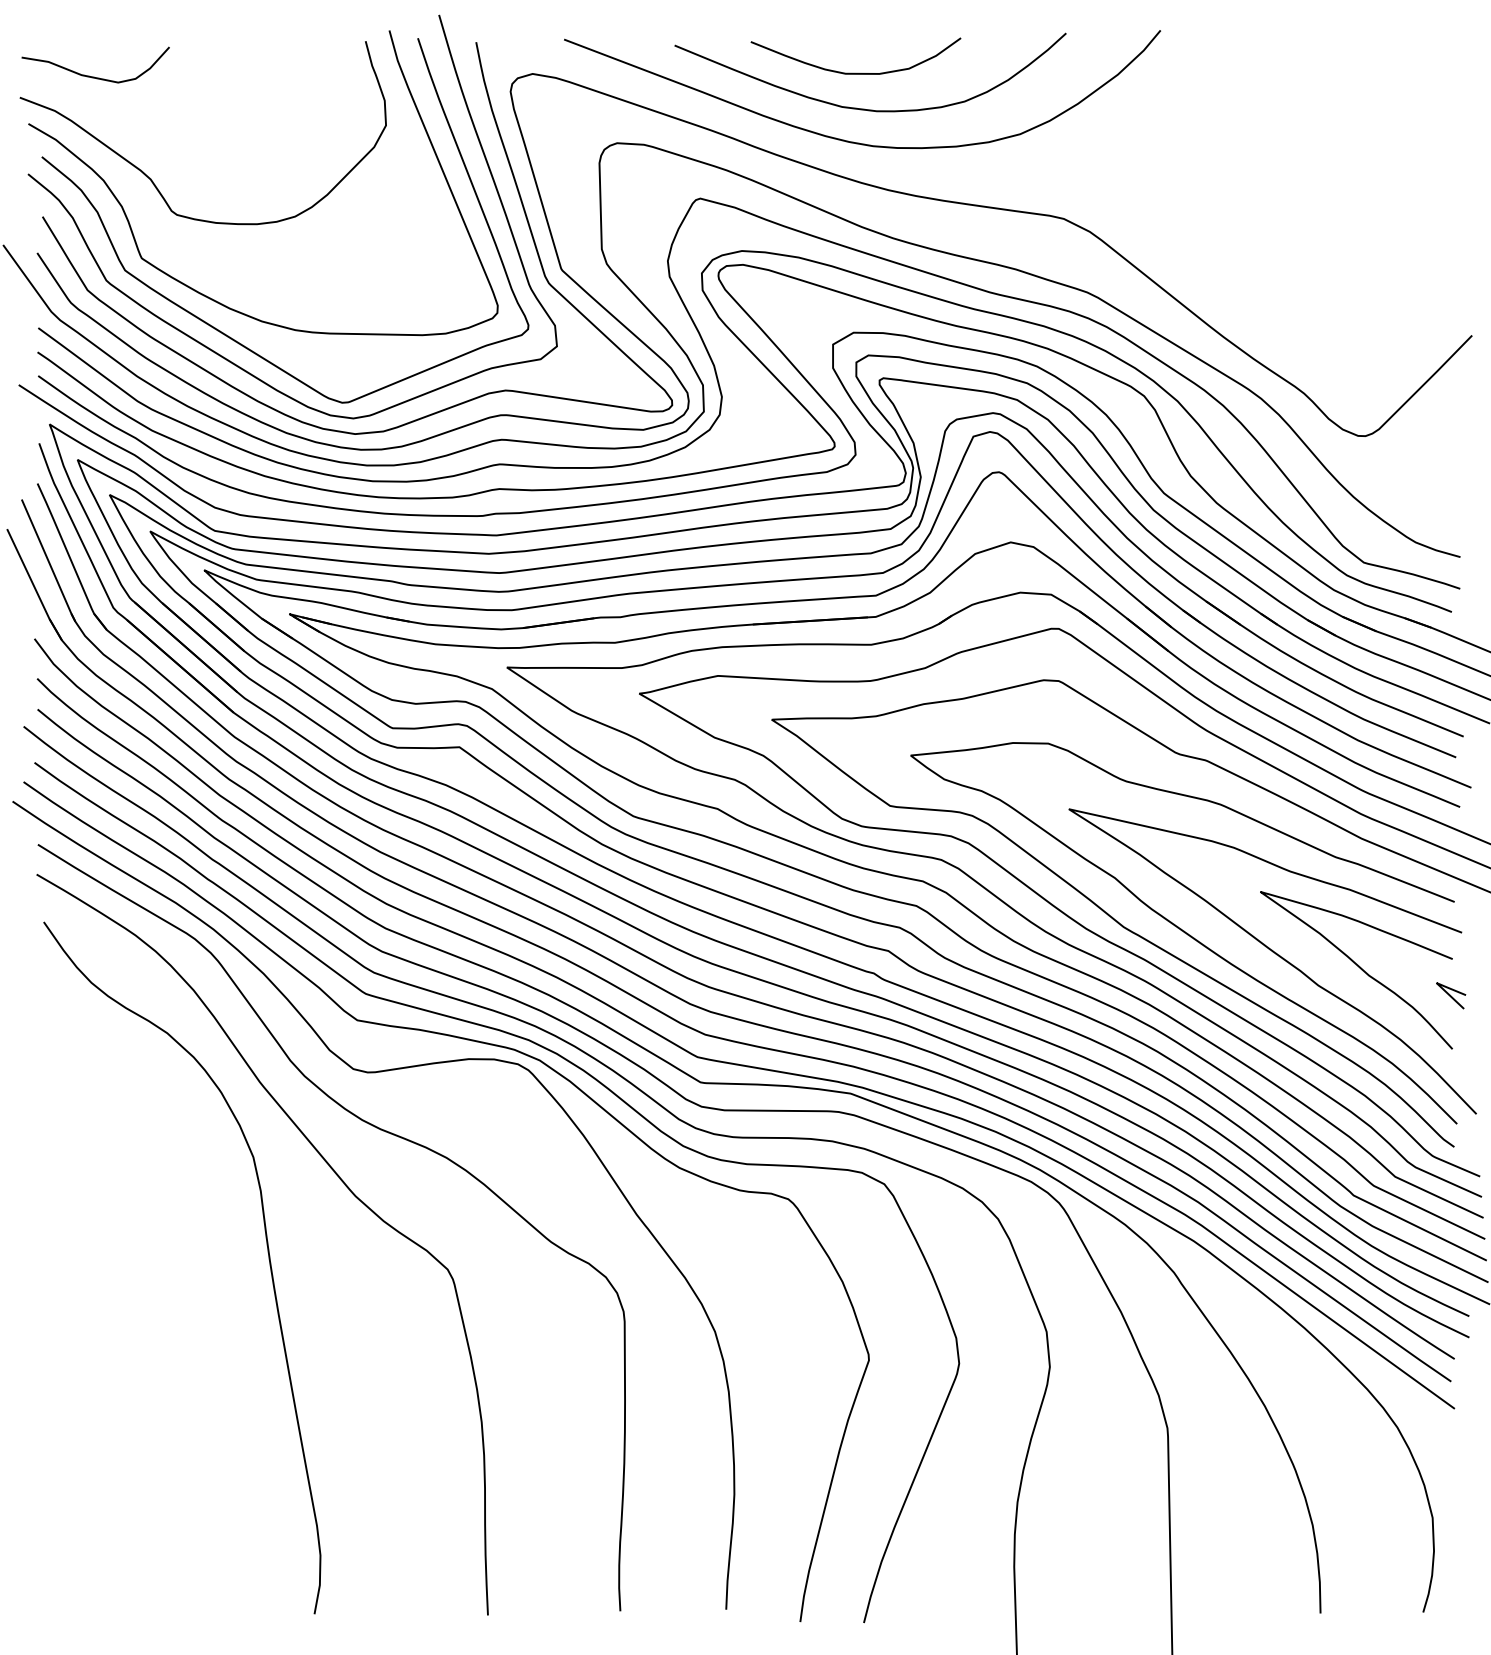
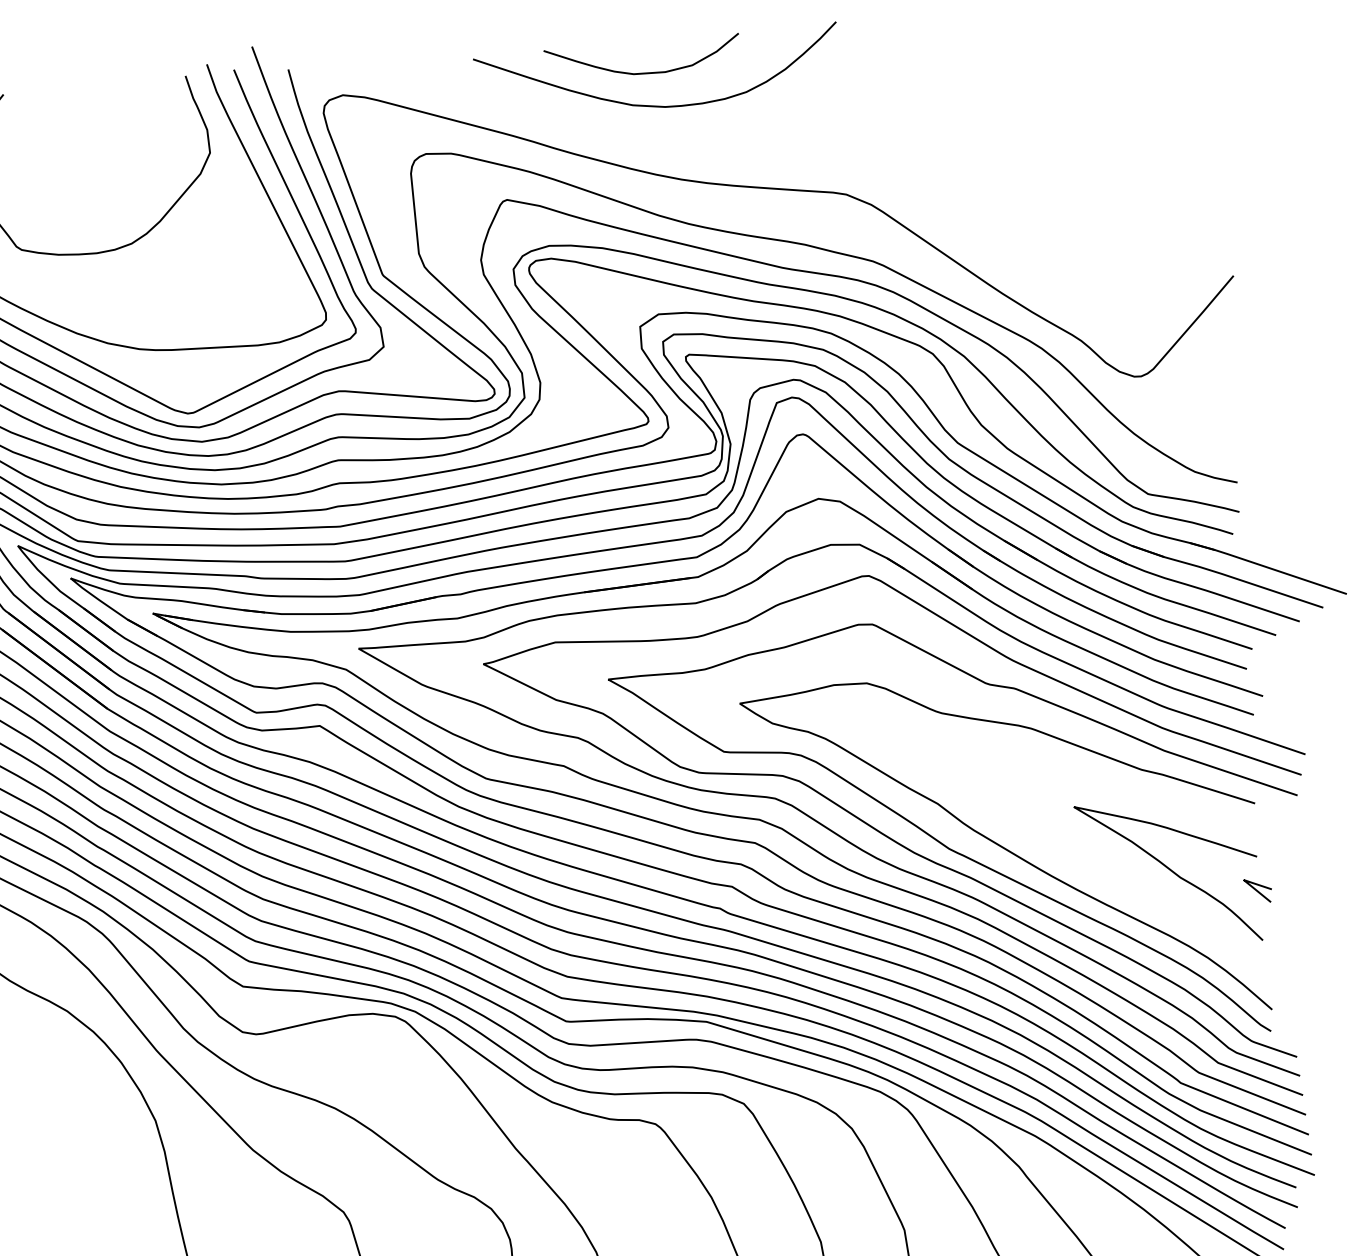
curve: (853, 141) -> (645, 136), removed
curve: (1276, 955) -> (1093, 865), removed

